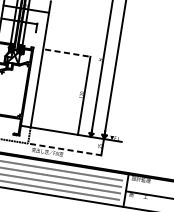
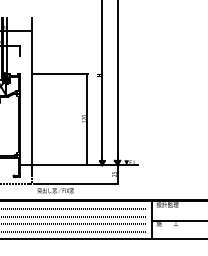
line: (67, 52) -> (60, 73), dashed -> solid
line: (66, 149) -> (76, 184), dashed -> solid

